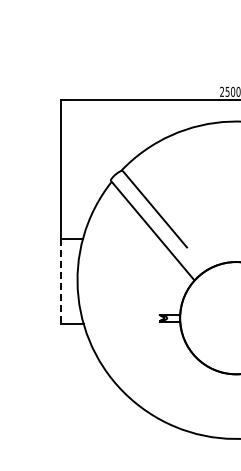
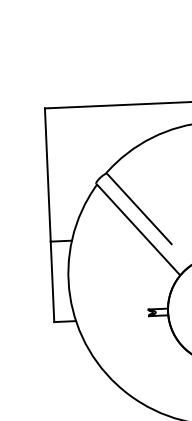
line: (60, 281) -> (52, 281), dashed -> solid

